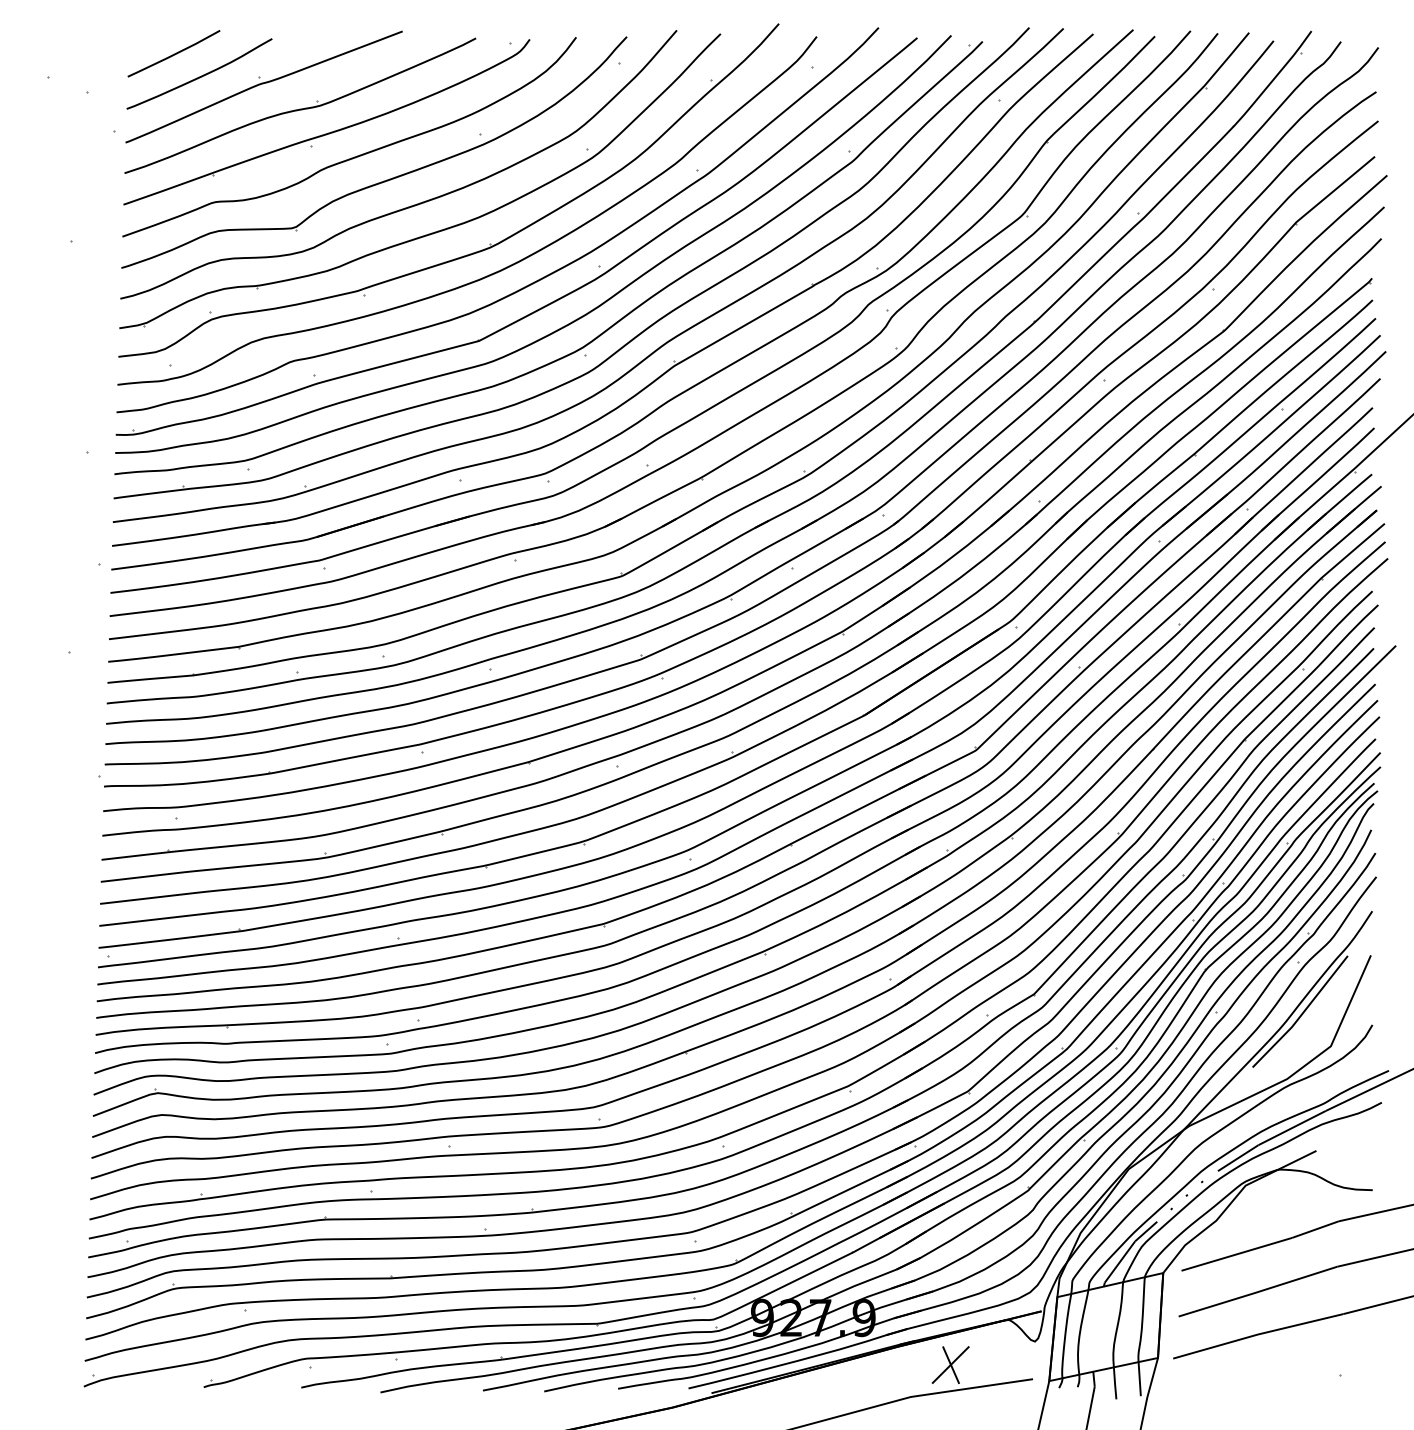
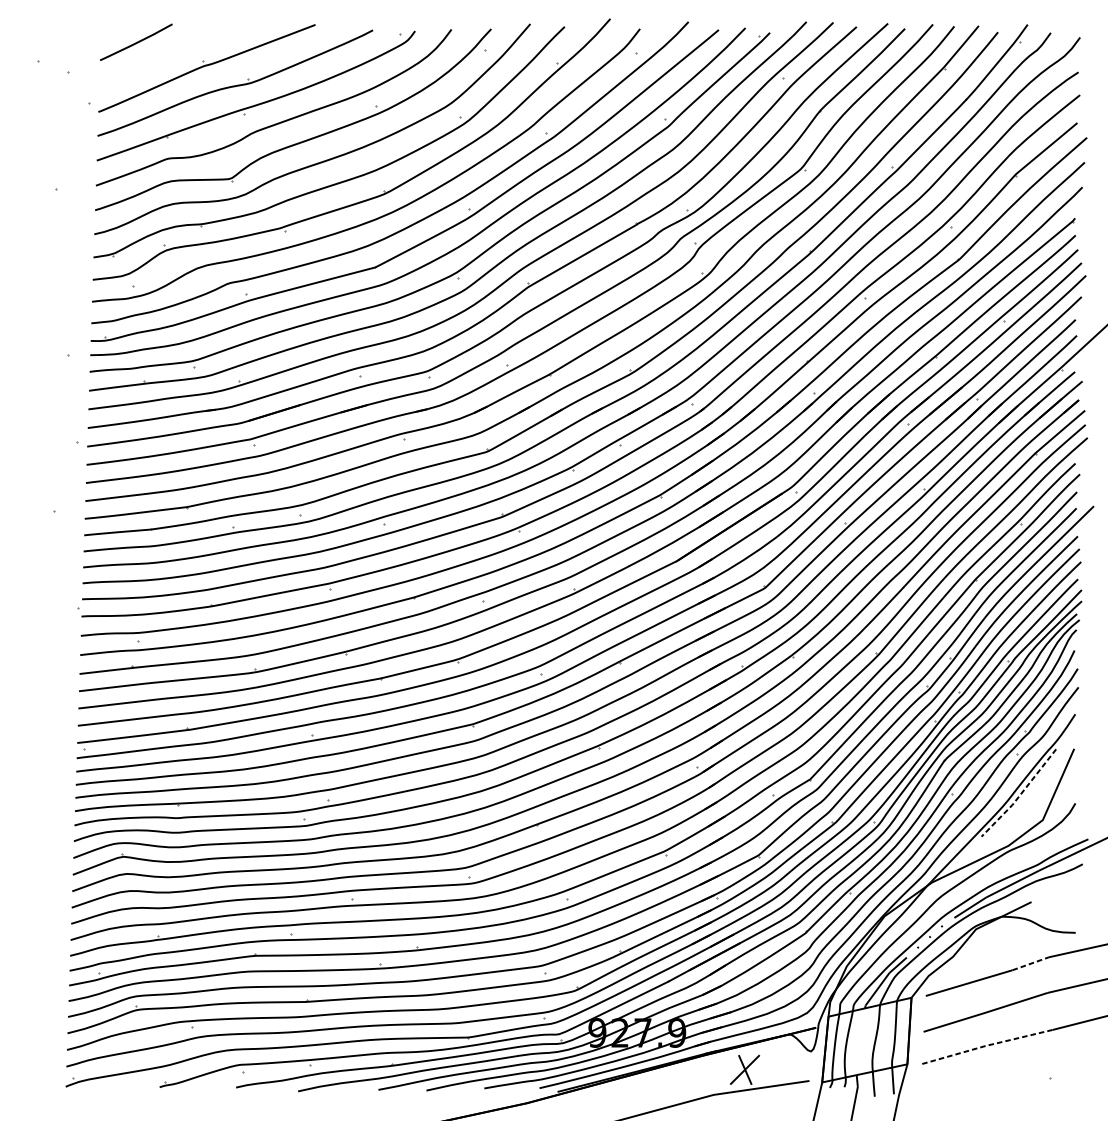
curve: (201, 75) -> (157, 59), removed
line: (1301, 1014) -> (1019, 795), solid -> dashed
line: (1315, 1229) -> (1030, 963), solid -> dashed
line: (1257, 1334) -> (985, 1045), solid -> dashed

